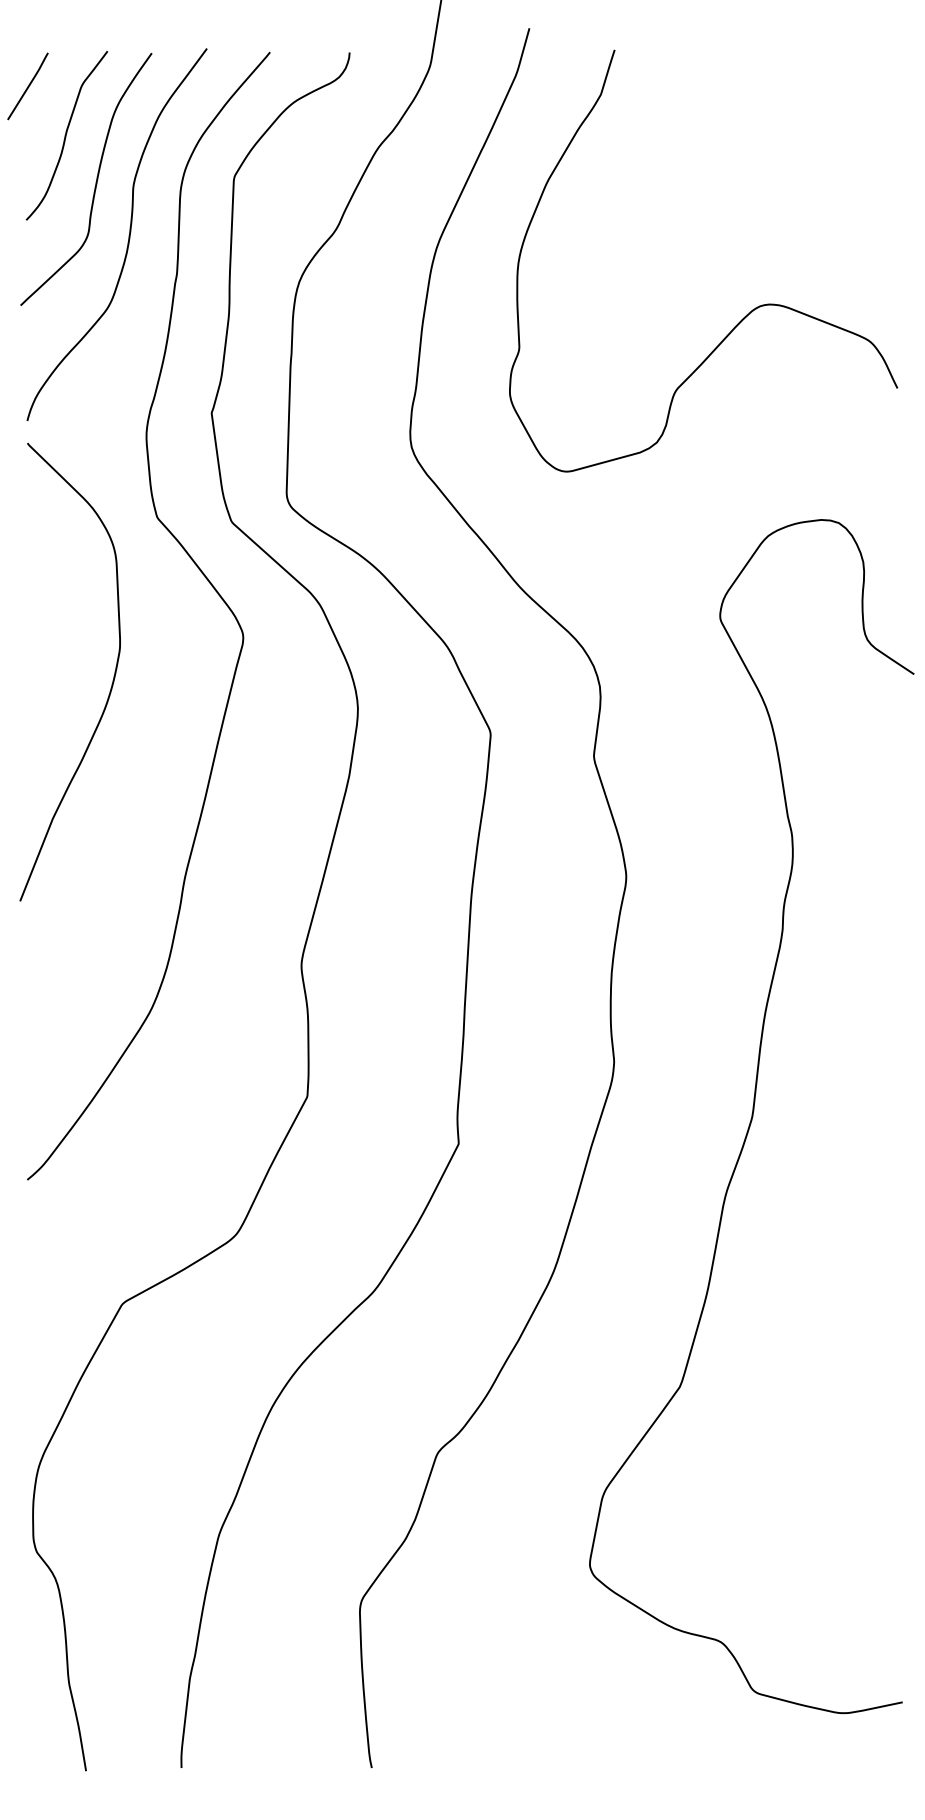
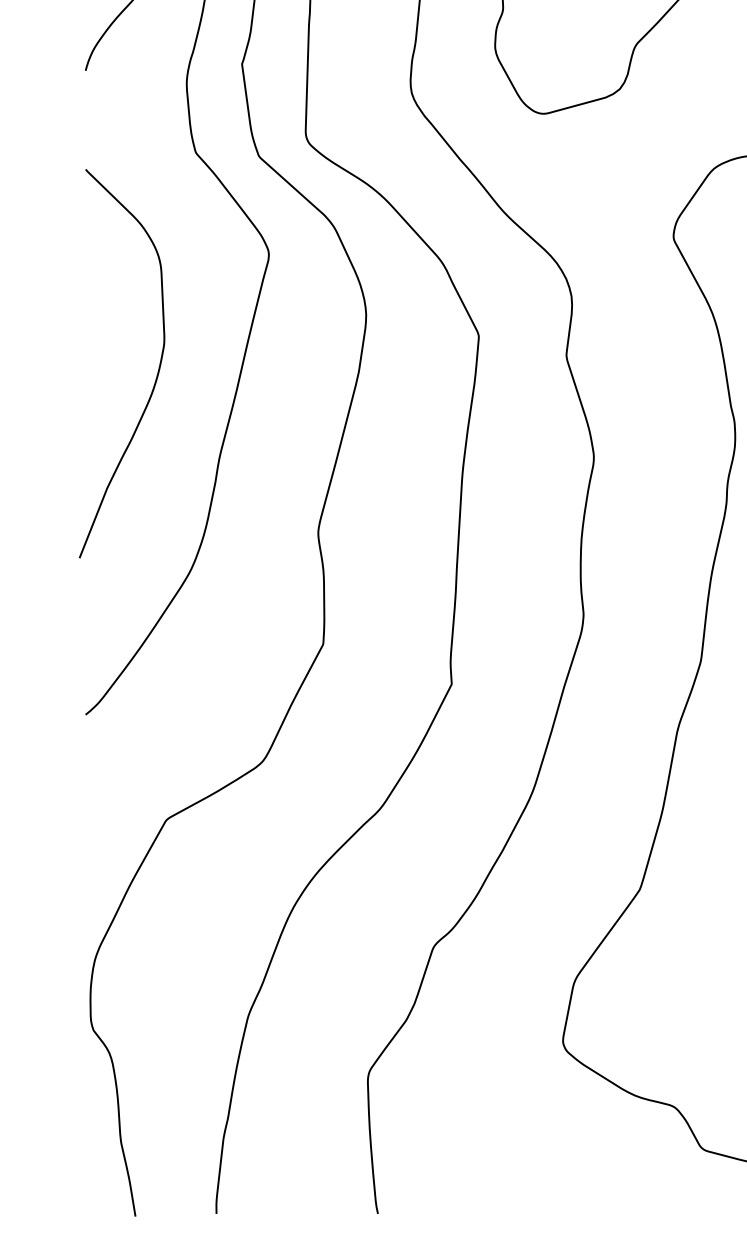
curve: (112, 680) -> (157, 370), moved

